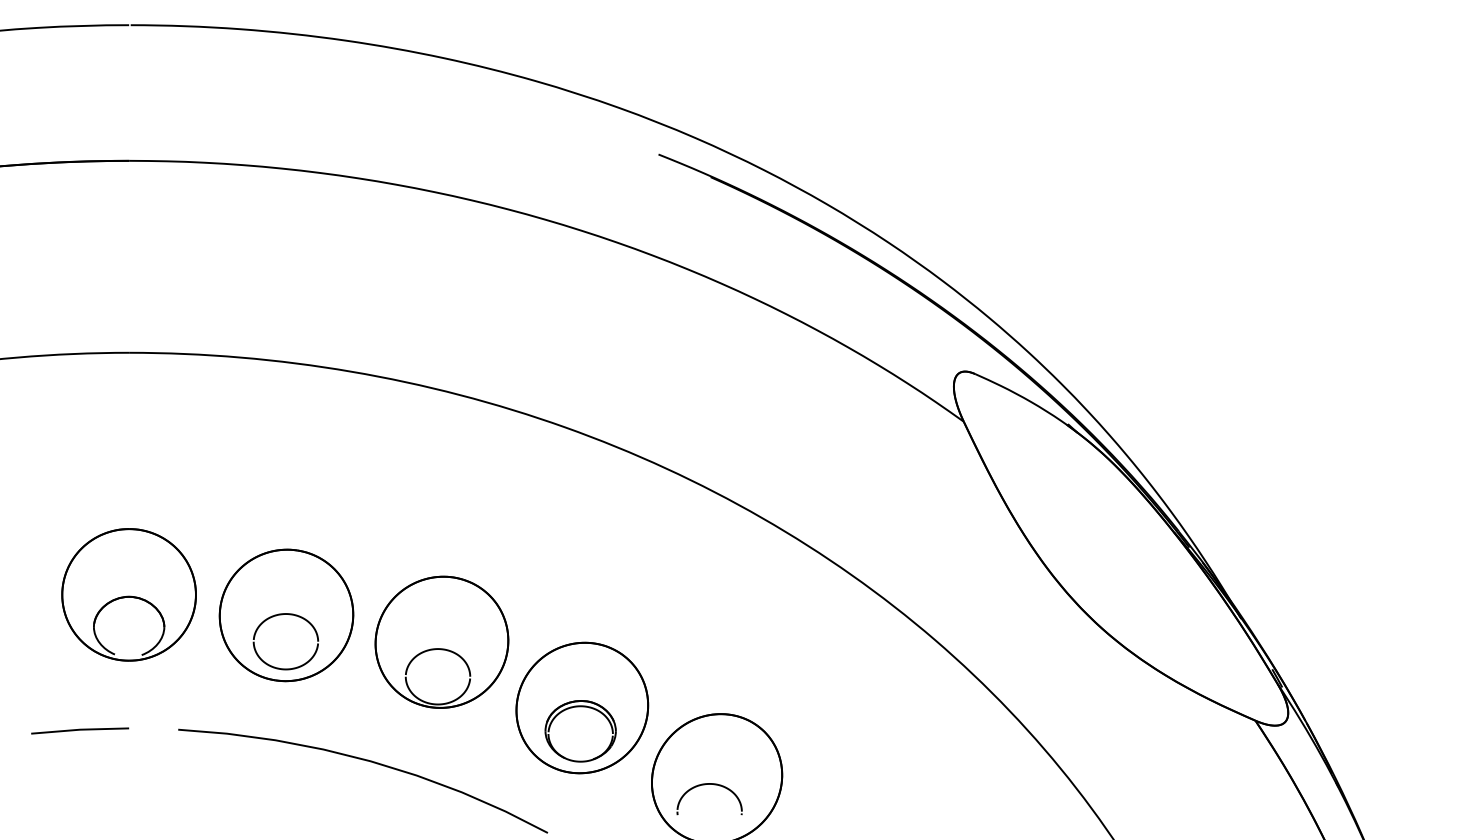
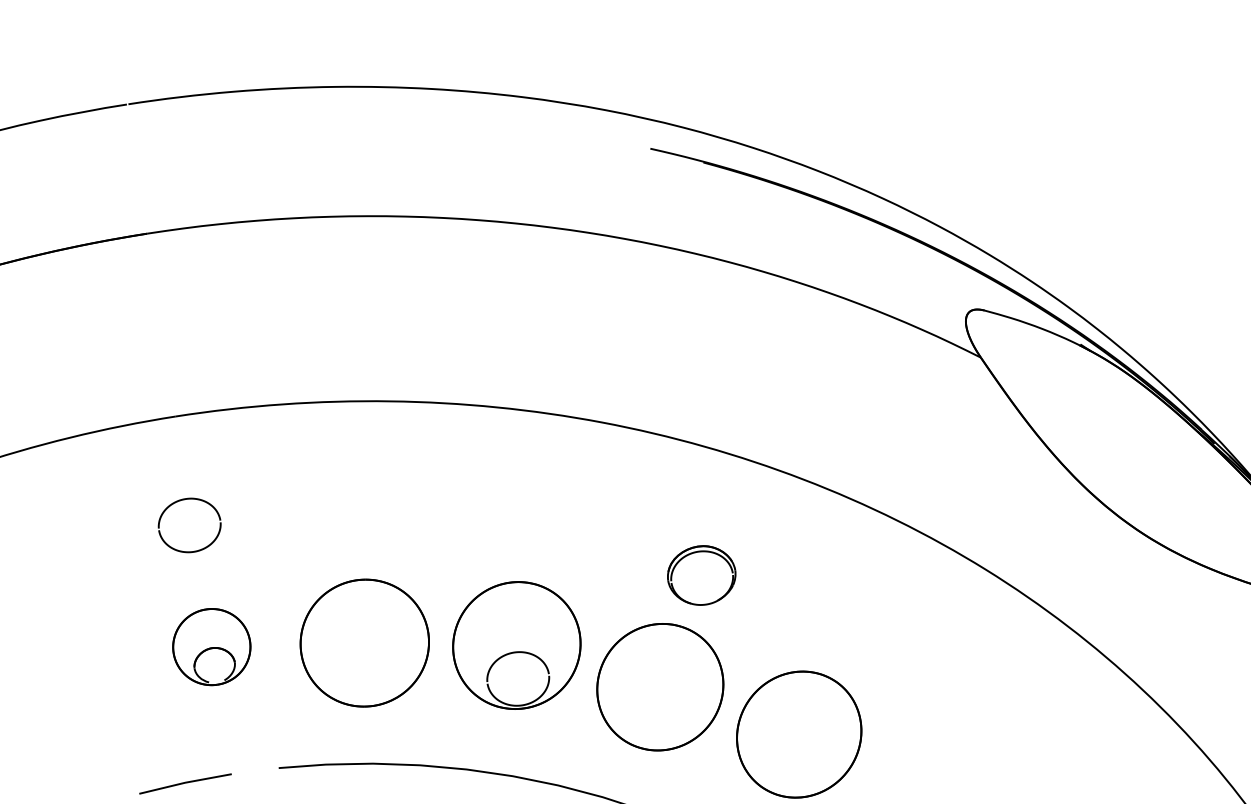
part: (128, 594) -> (211, 646), size x0.6
part: (282, 615) -> (182, 501), moved
part: (580, 731) -> (701, 575), moved
part: (705, 785) -> (789, 742), removed

